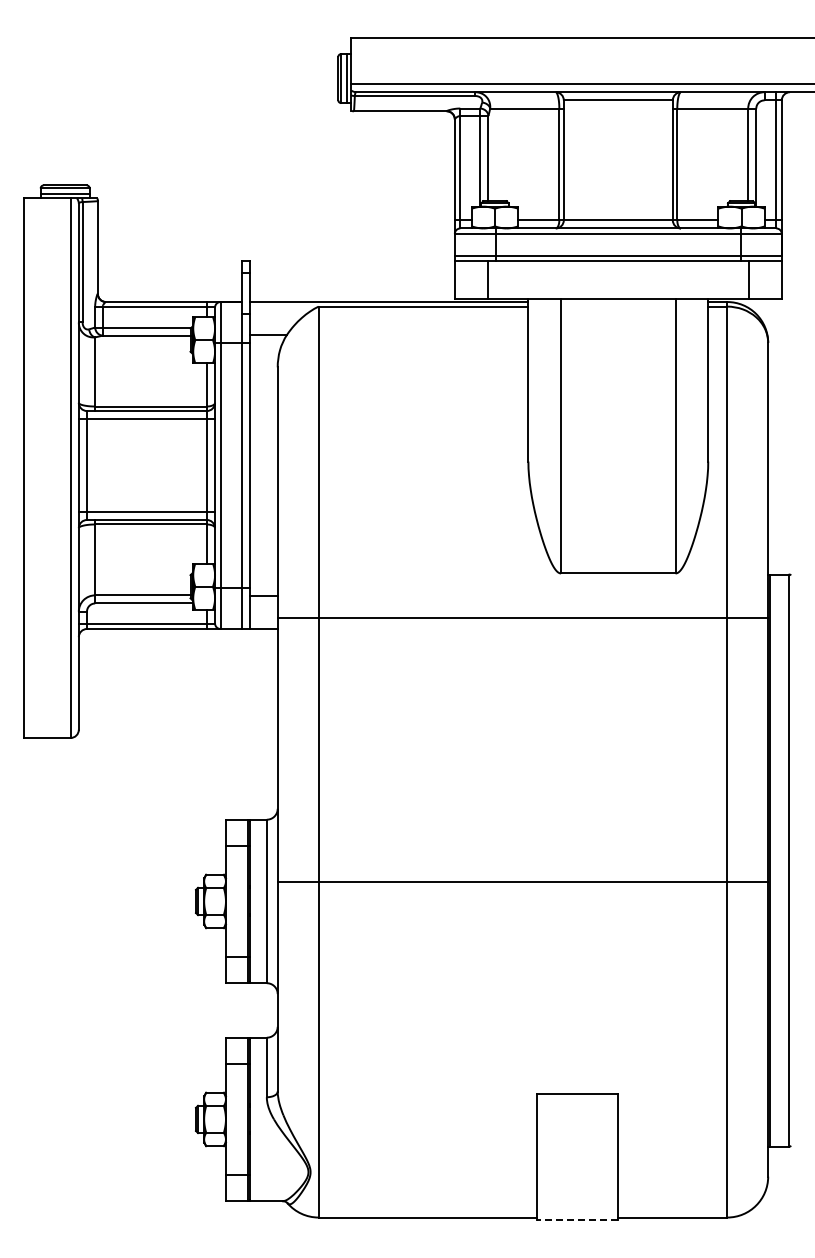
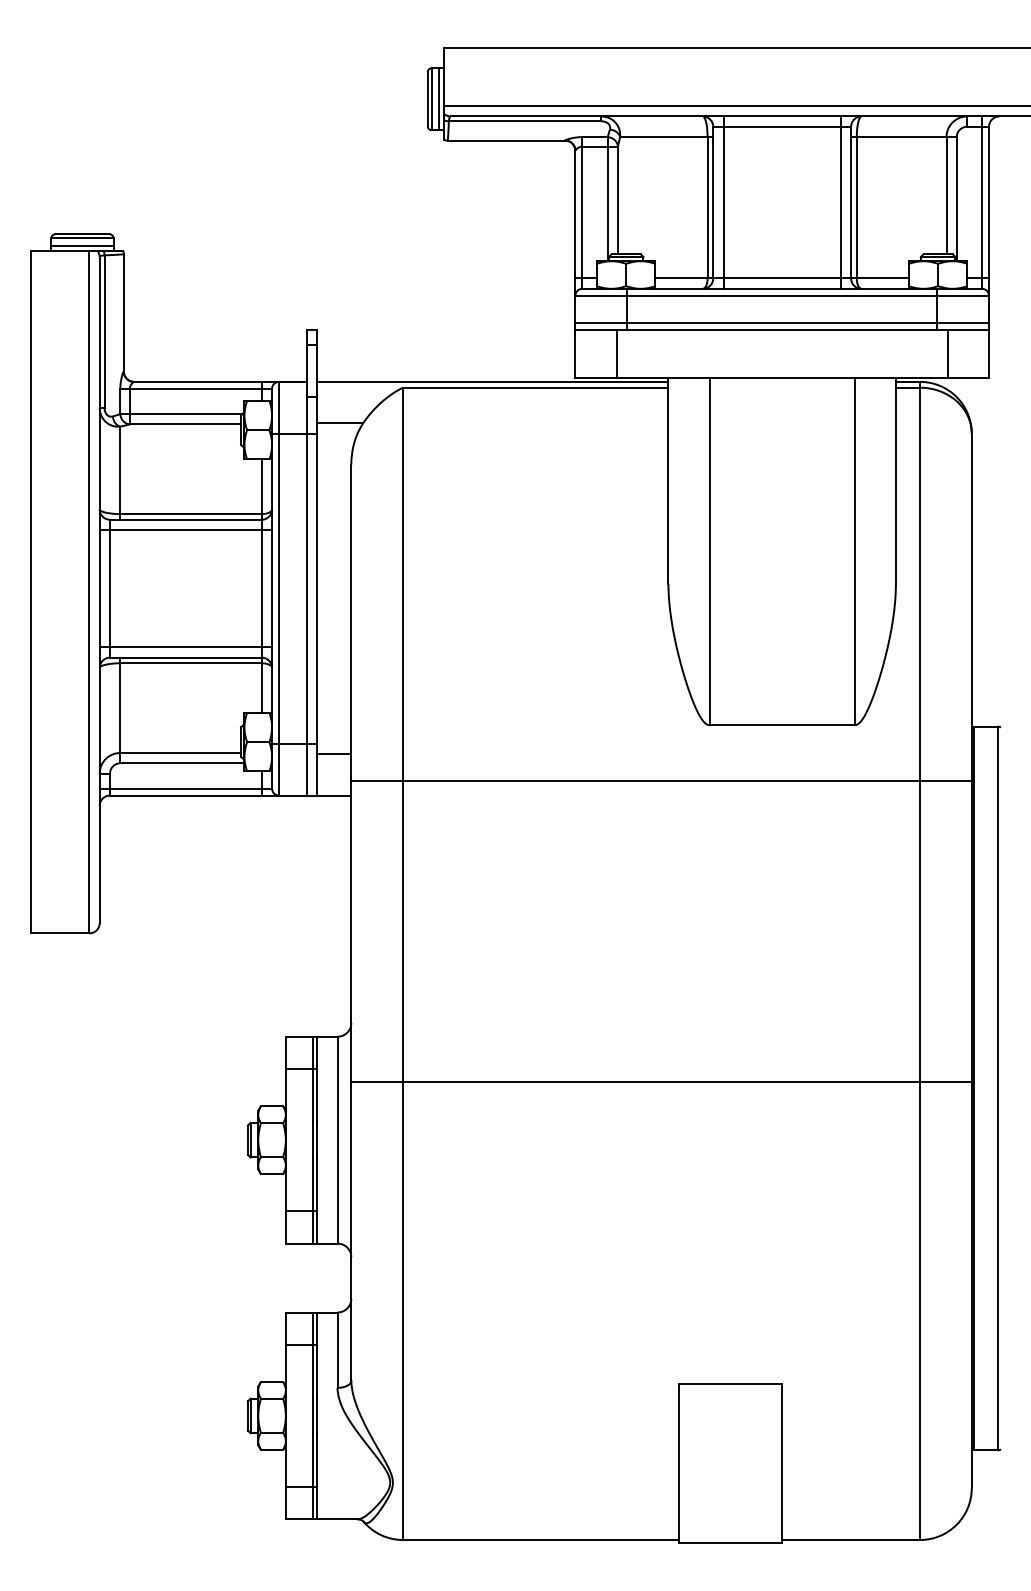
line: (572, 160) -> (724, 202), added
line: (664, 160) -> (840, 202), added
line: (522, 882) -> (660, 1082), moved
line: (577, 1220) -> (730, 1543), dashed -> solid

